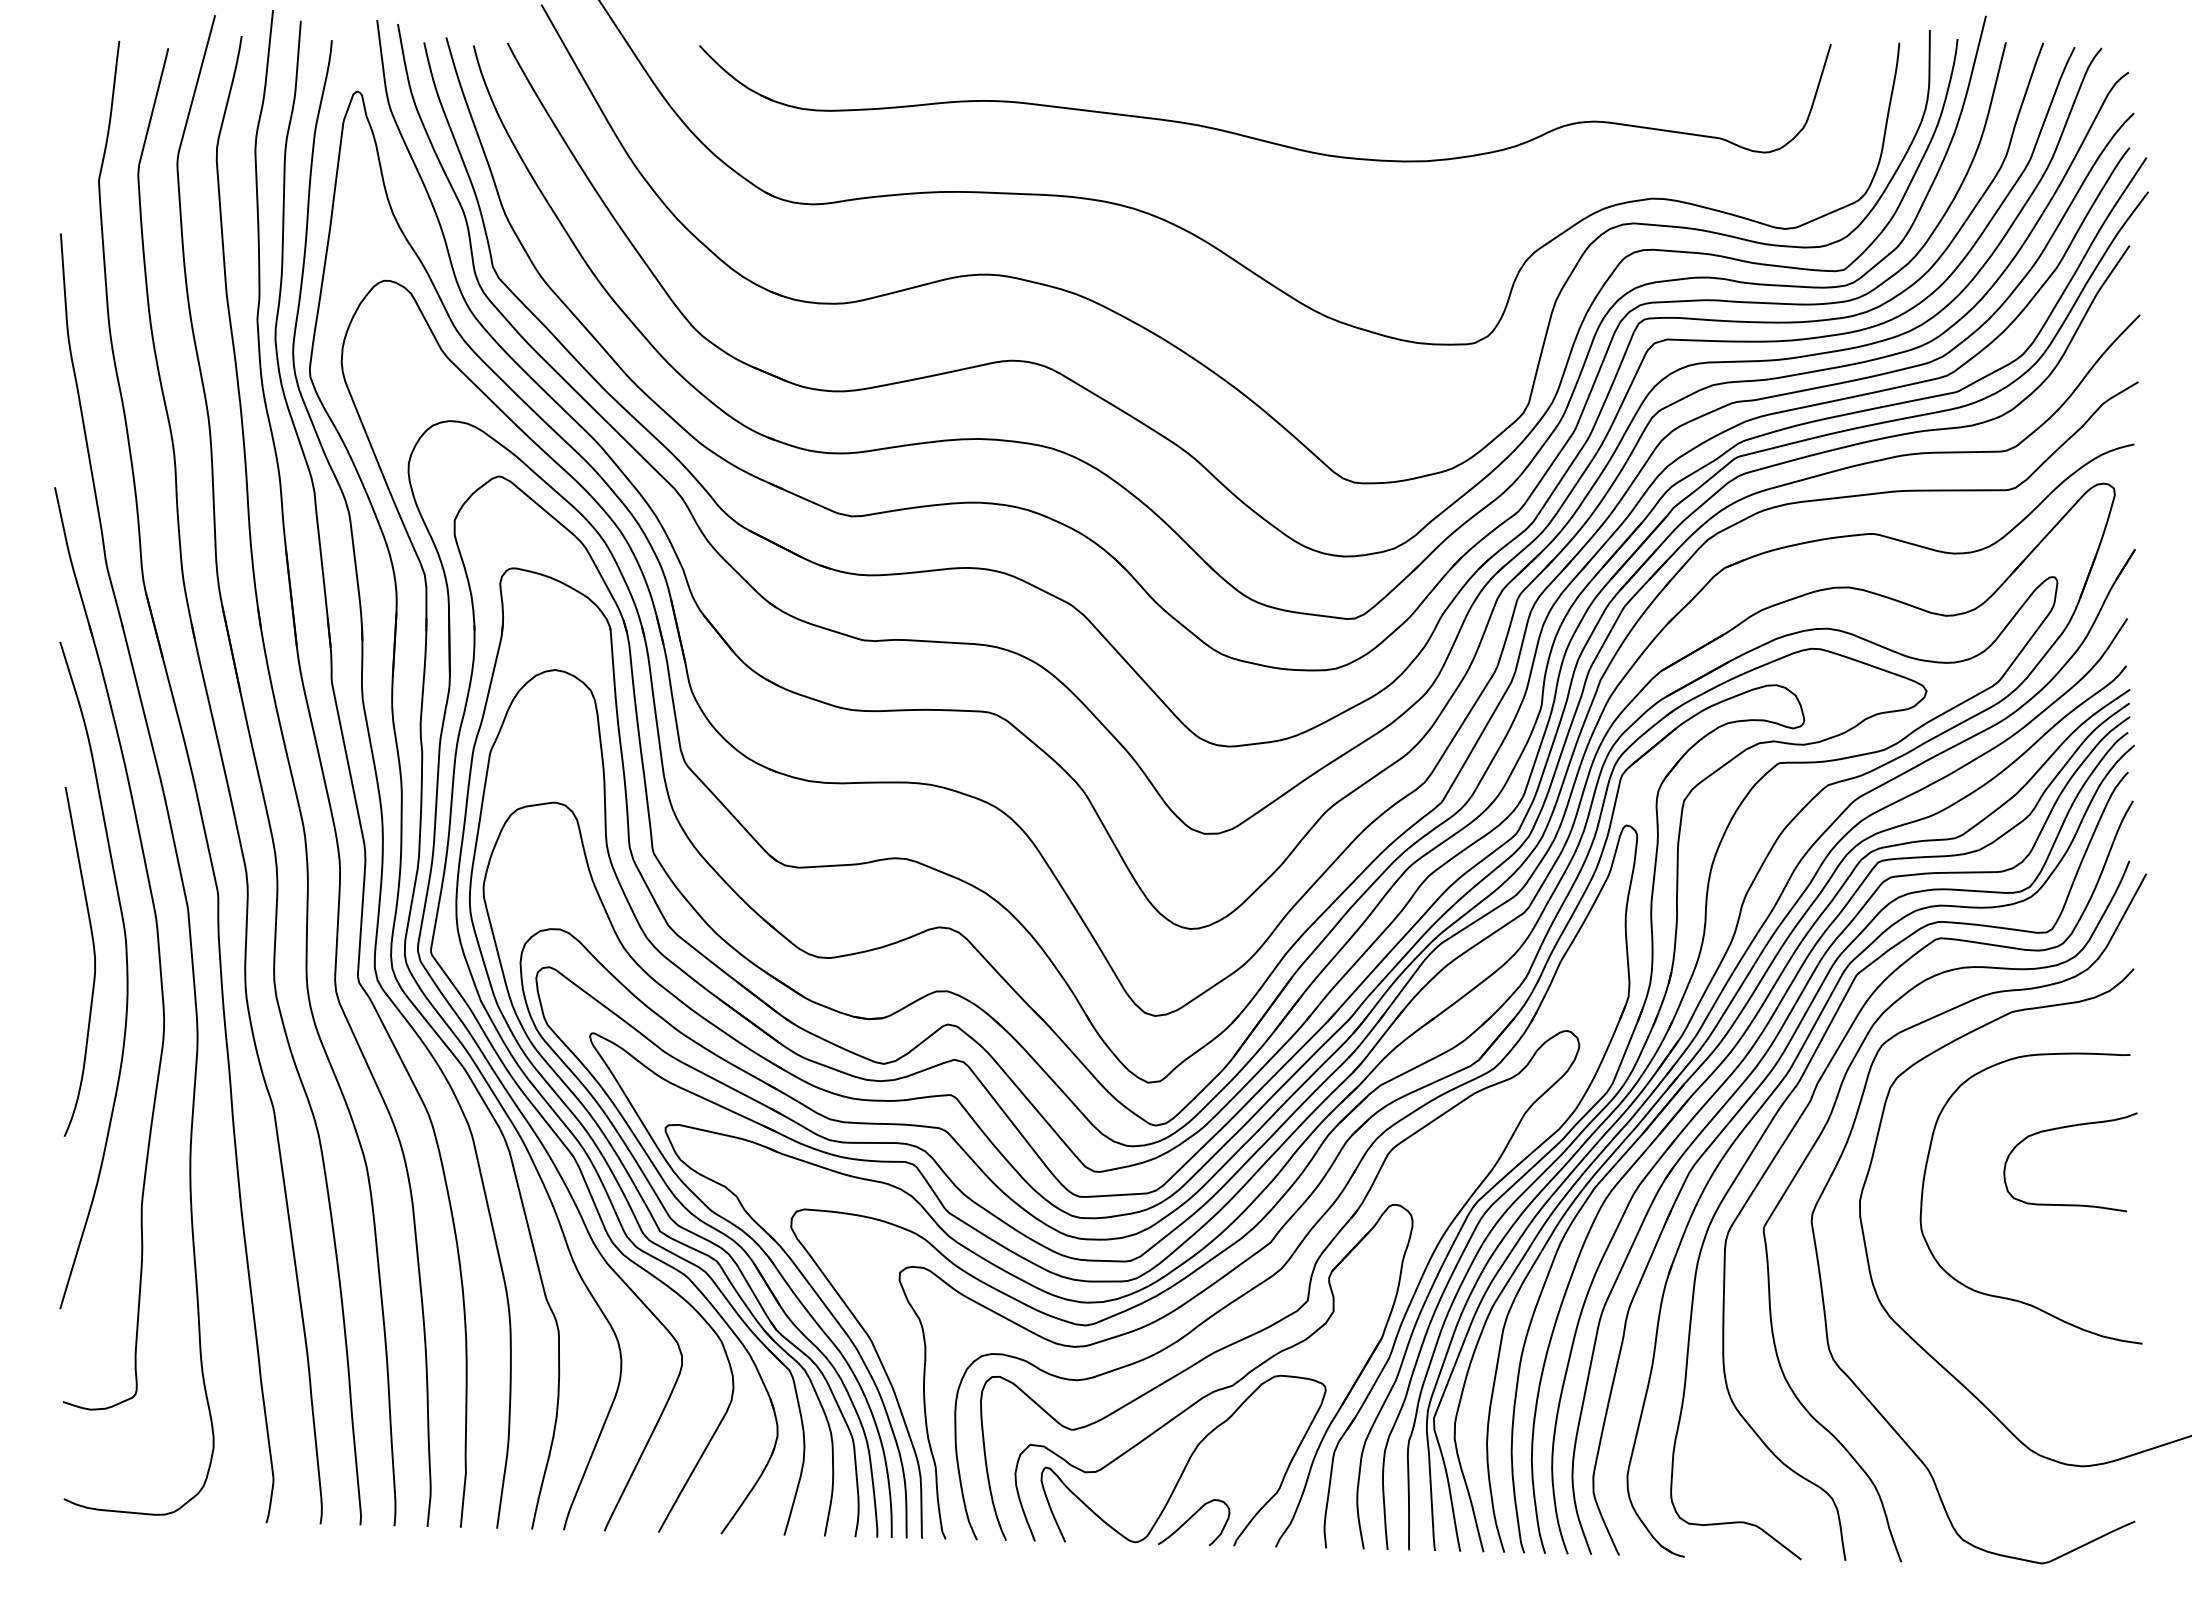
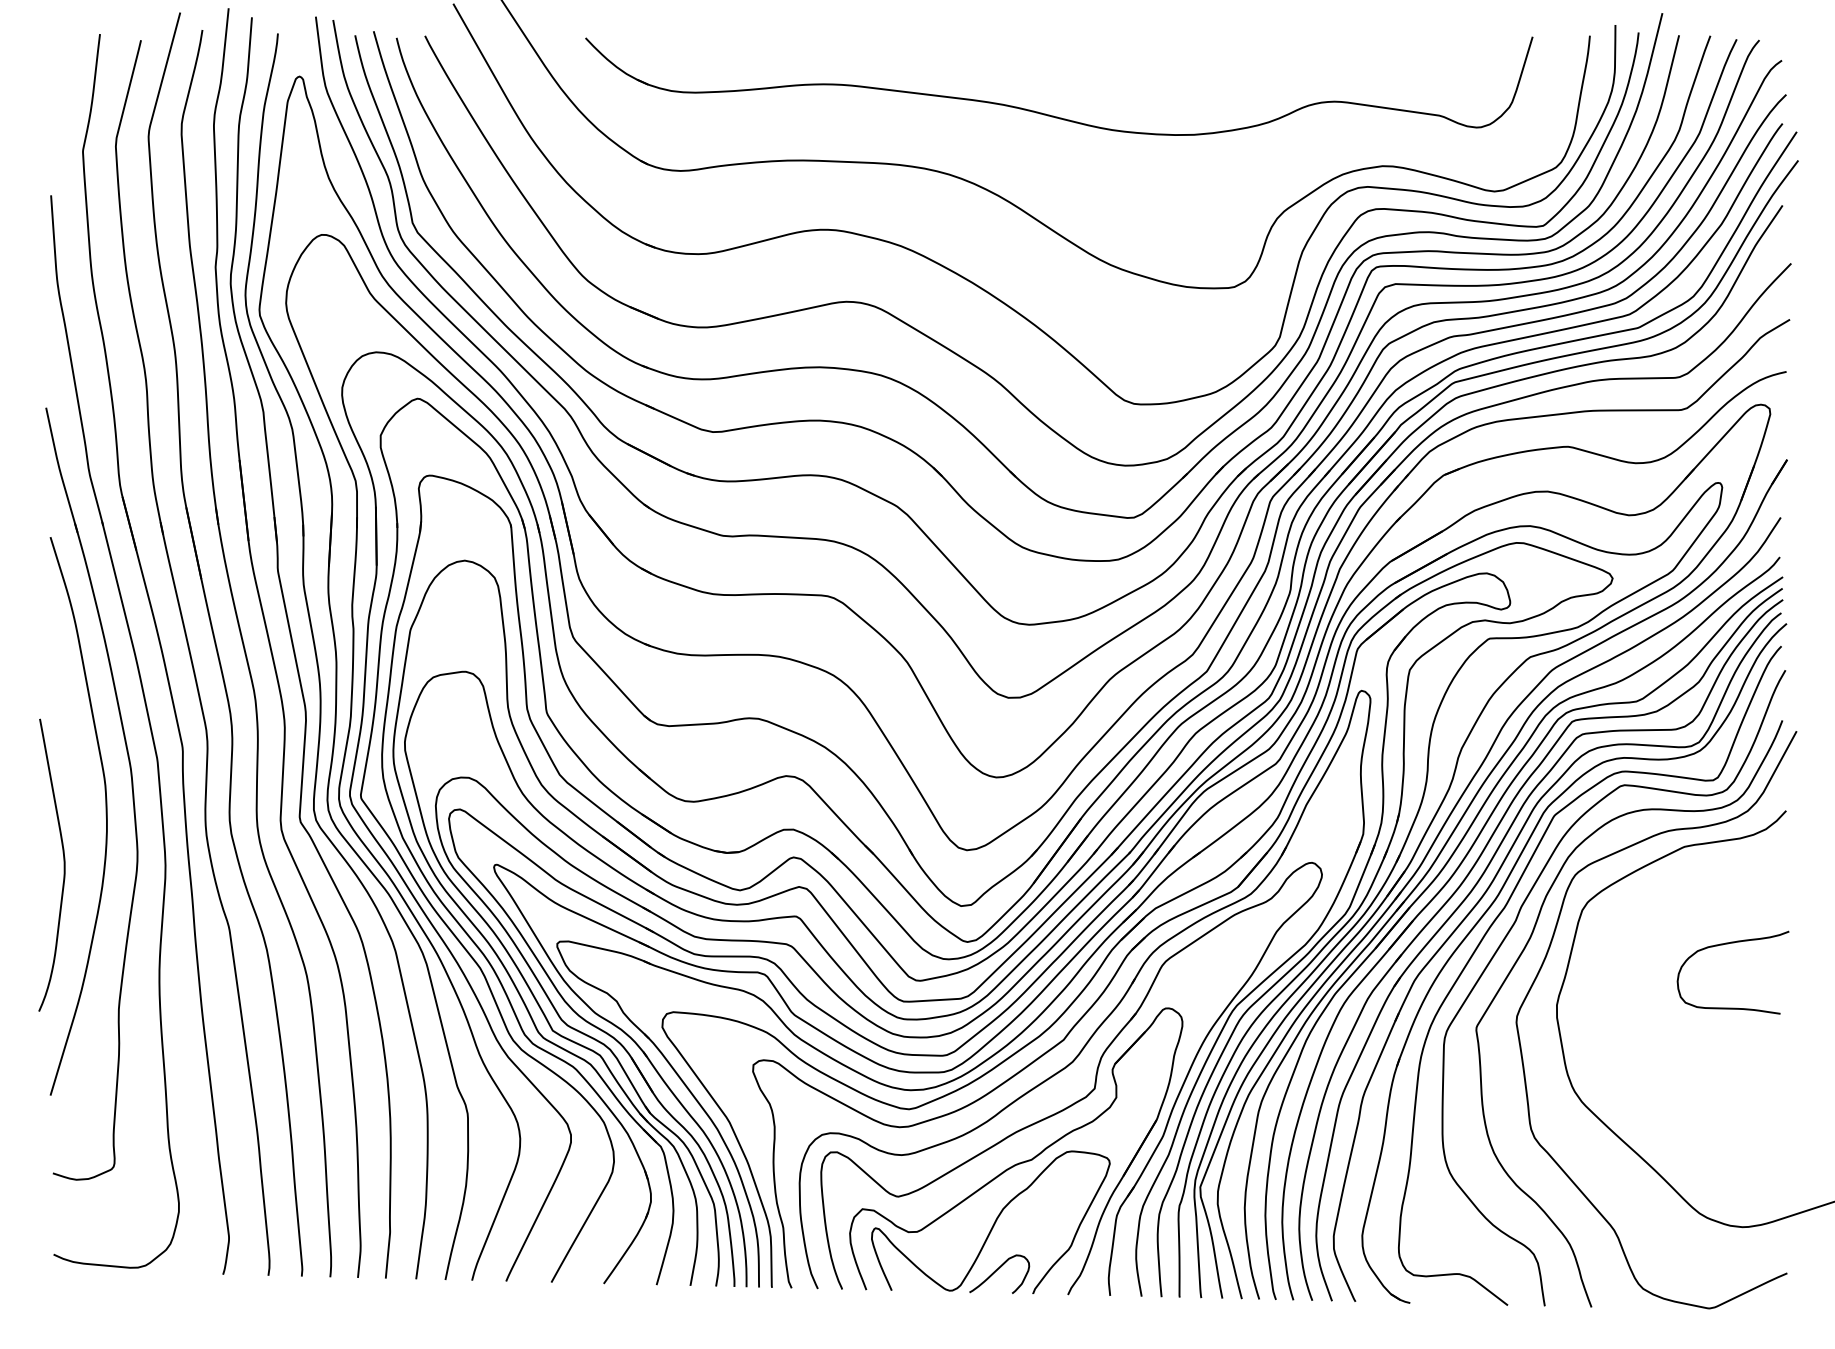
curve: (94, 961) -> (64, 864), moved
curve: (2012, 1298) -> (1684, 1086), removed

